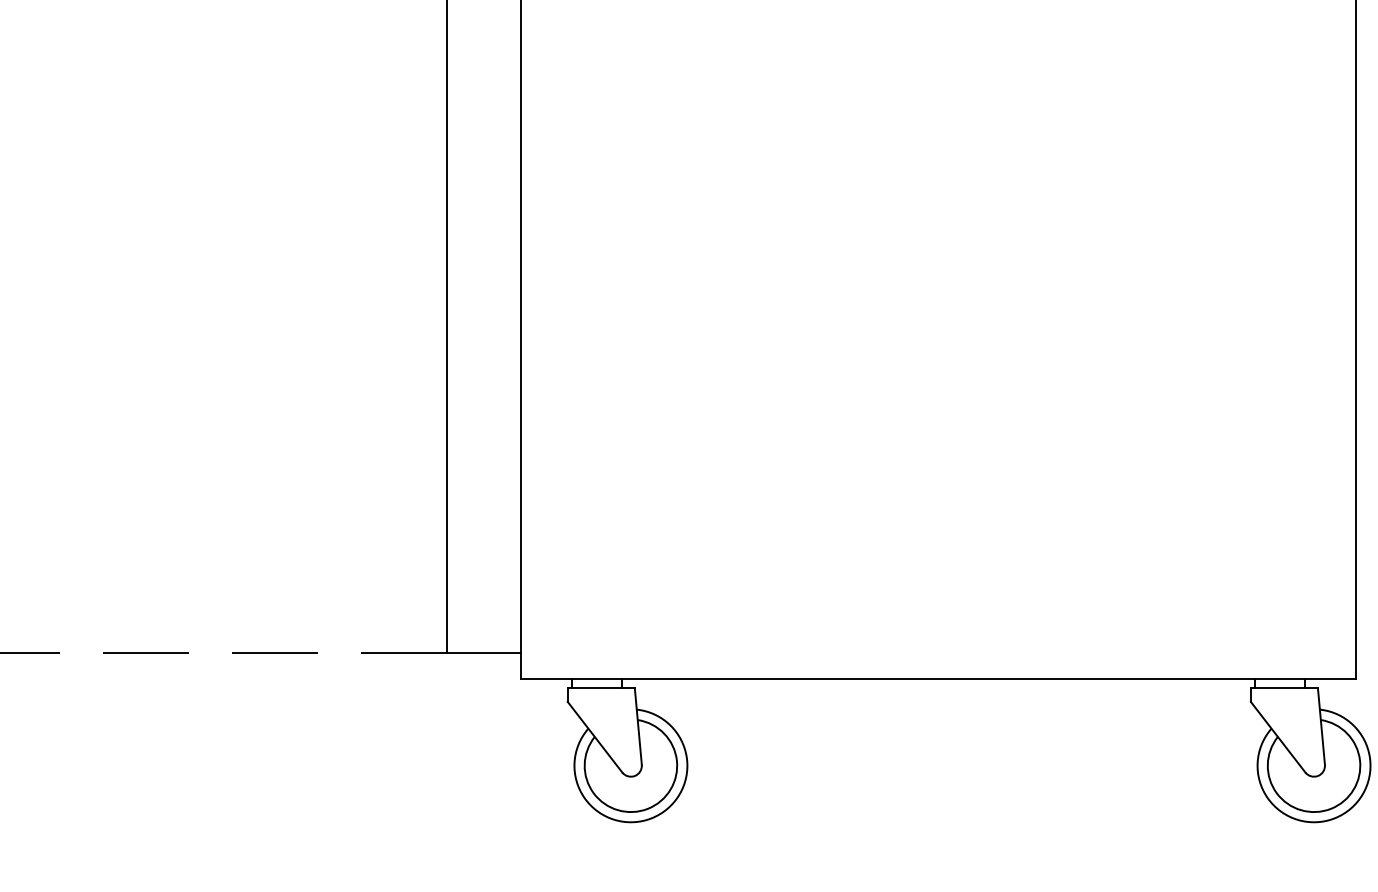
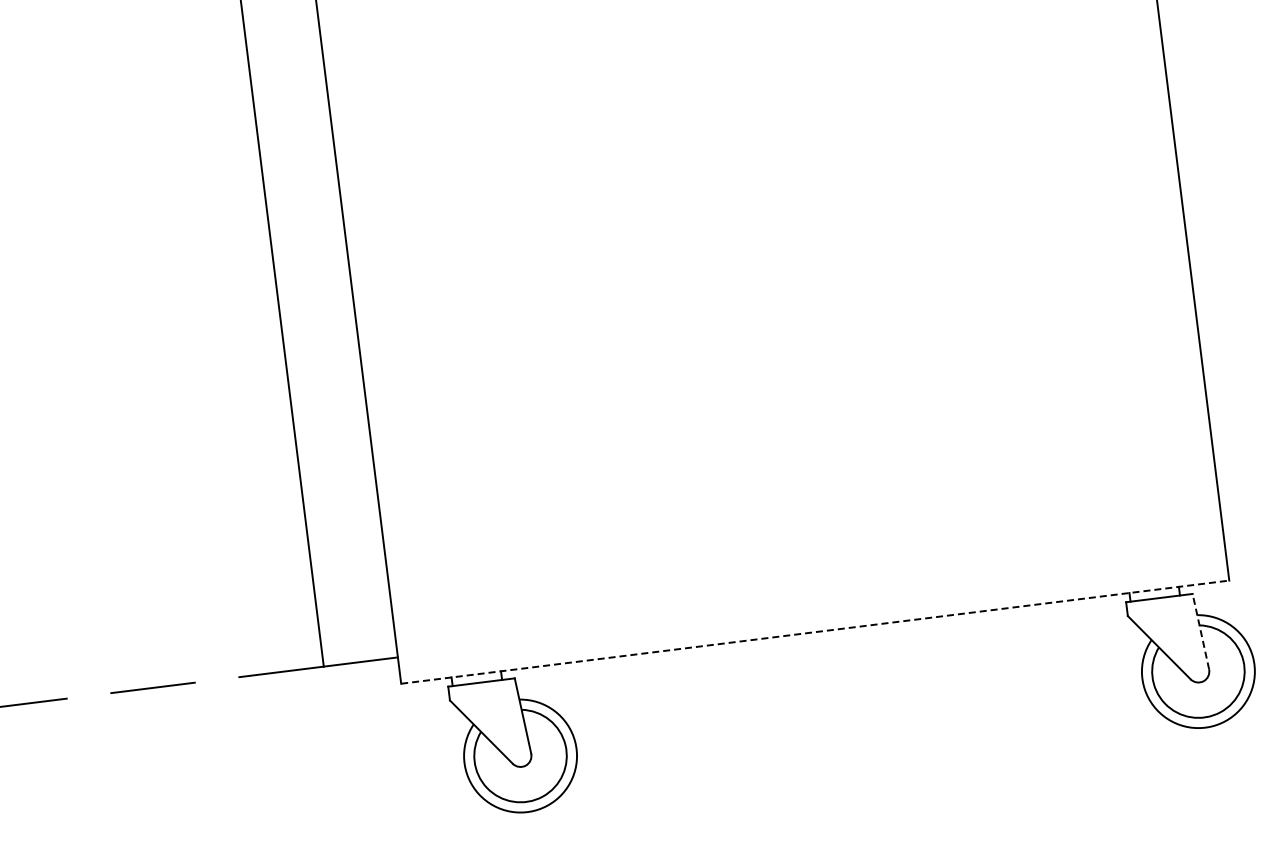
line: (939, 679) -> (816, 632), solid -> dashed
line: (1321, 726) -> (1200, 631), solid -> dashed

